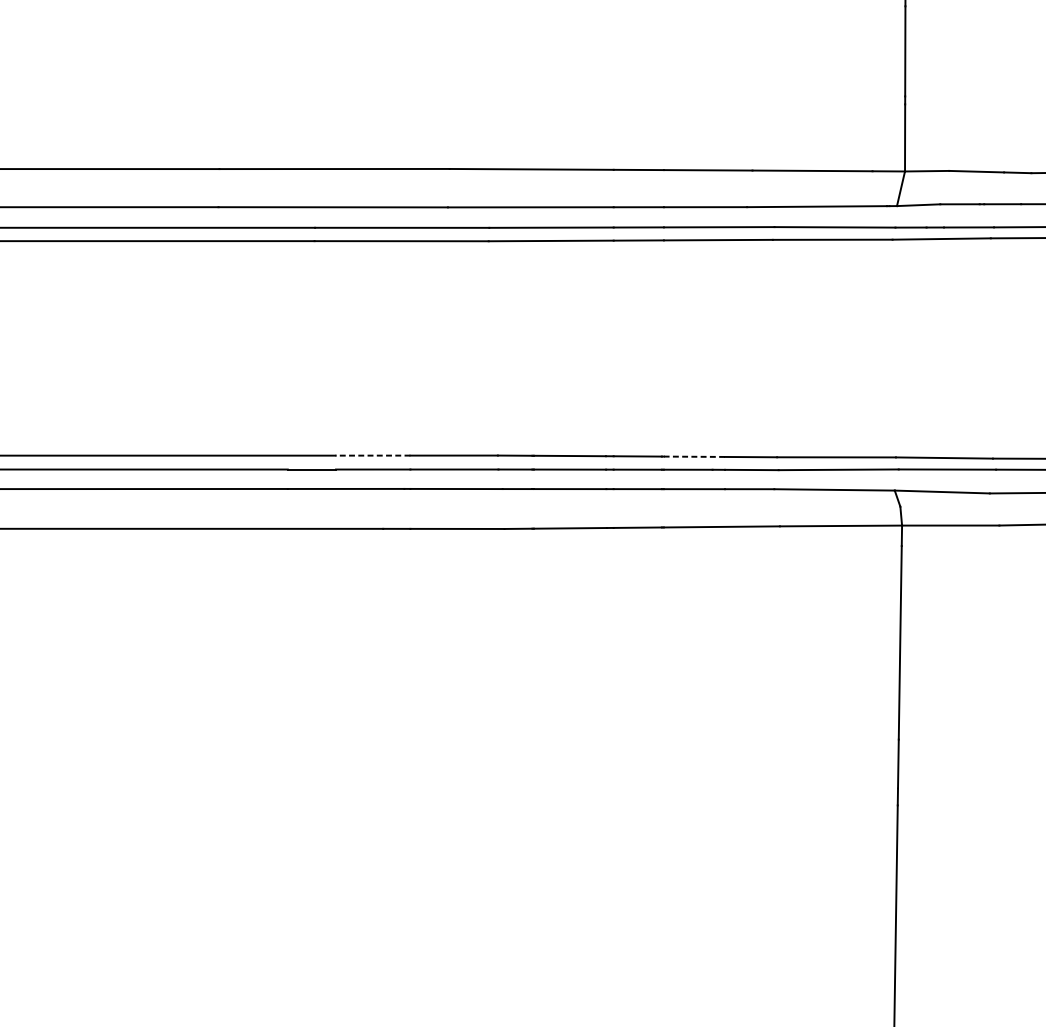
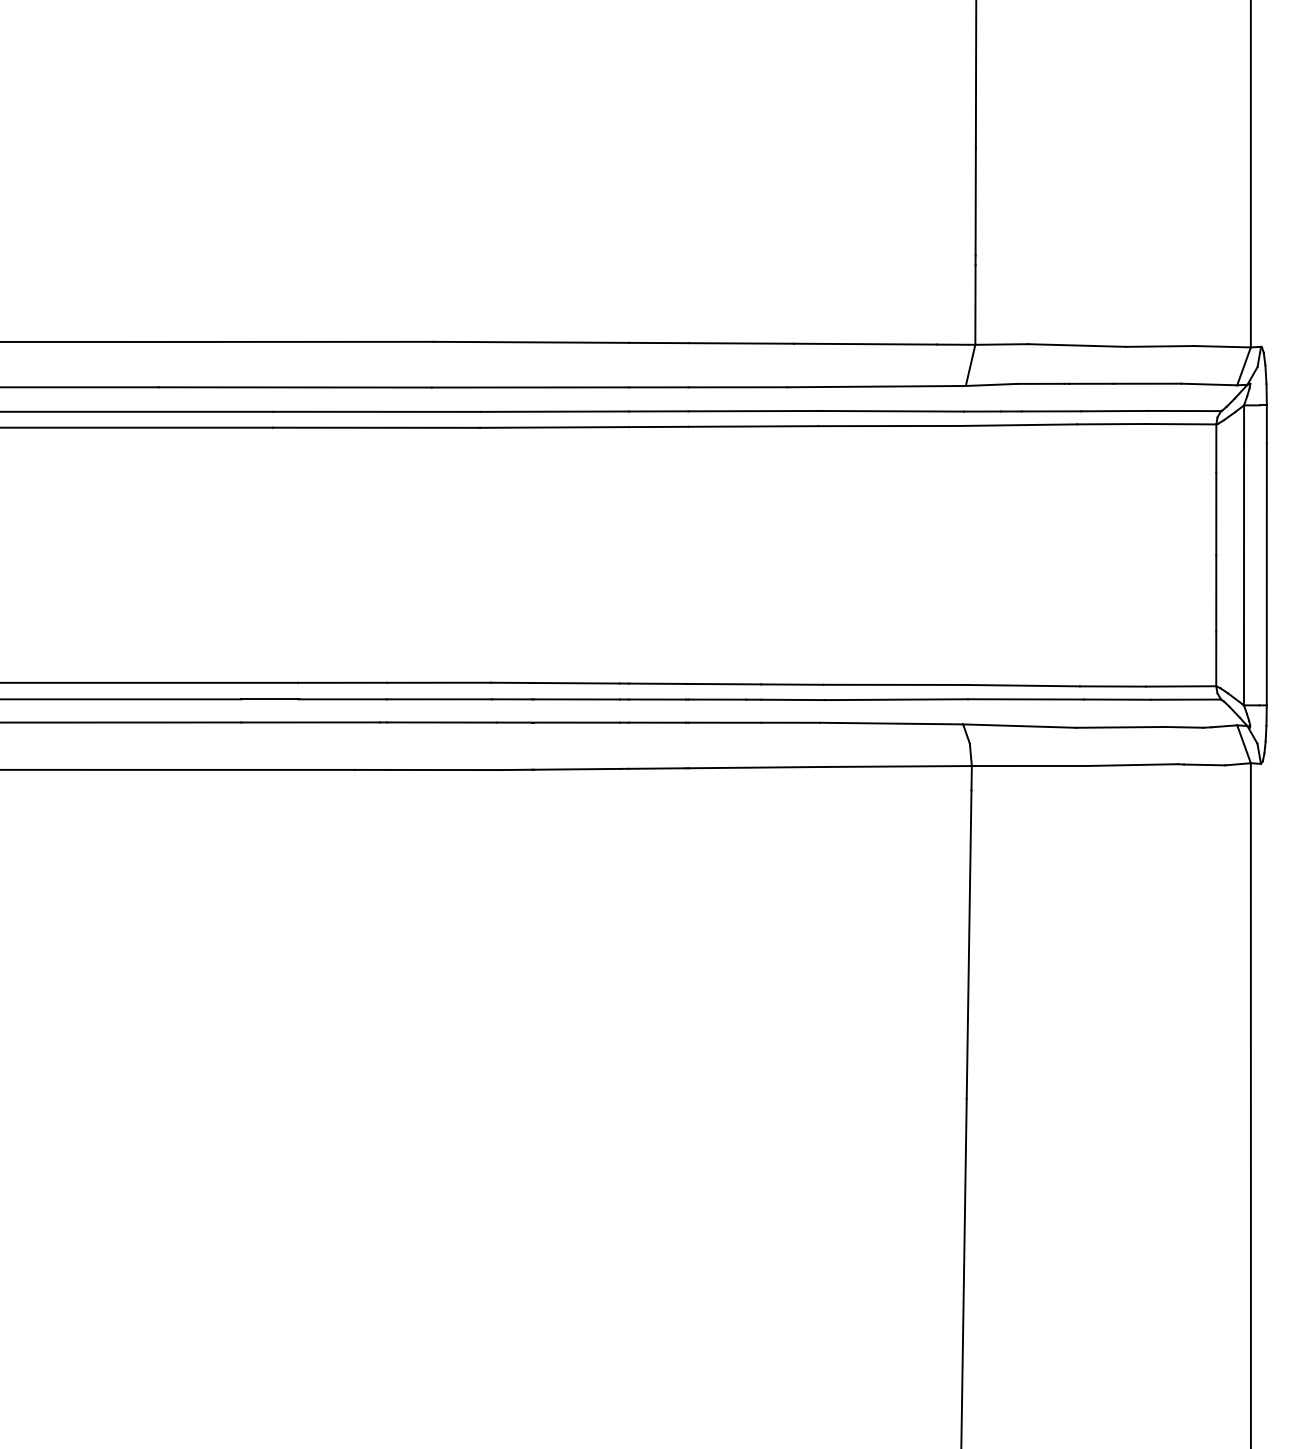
line: (372, 455) -> (342, 682), dashed -> solid
line: (694, 457) -> (724, 684), dashed -> solid

